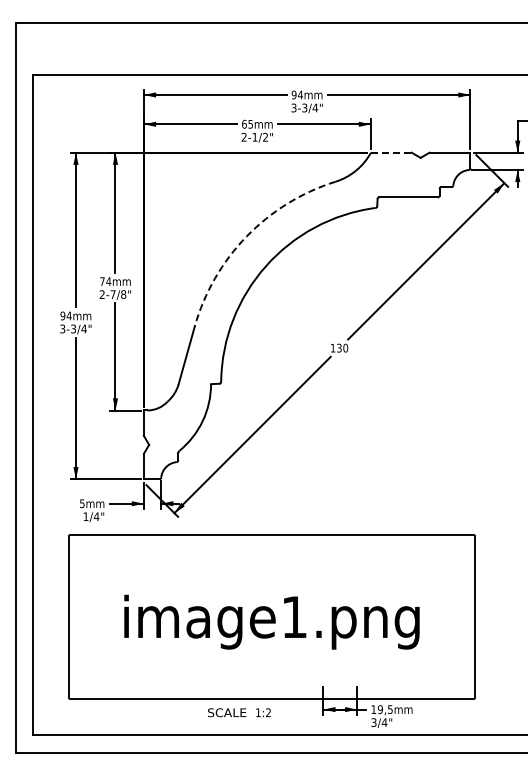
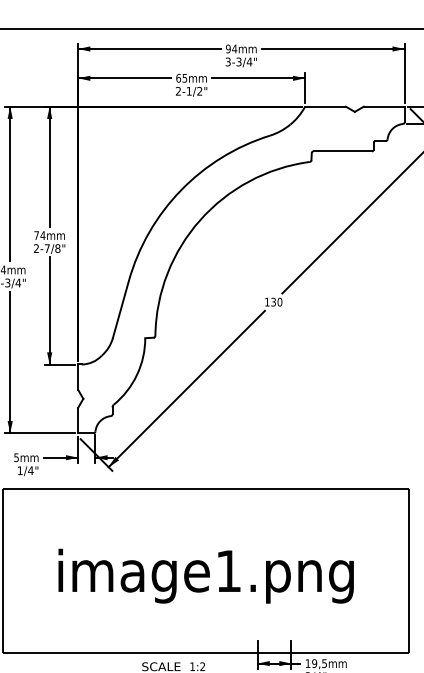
line: (391, 152) -> (325, 106), dashed -> solid
arc: (246, 236) -> (180, 190), dashed -> solid

